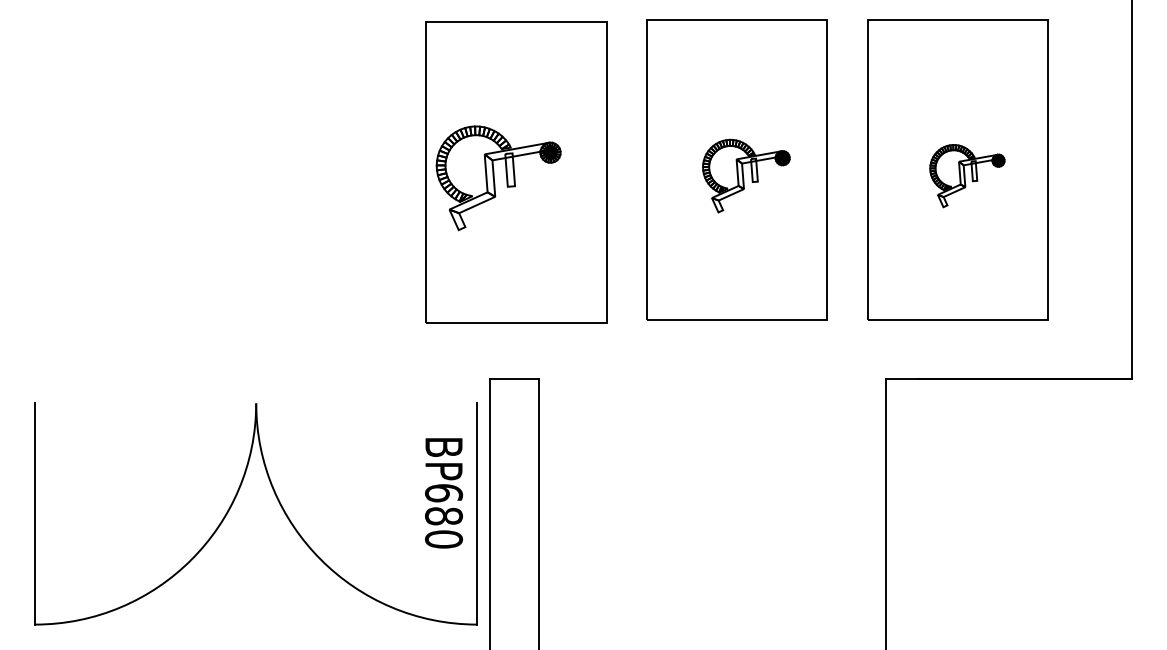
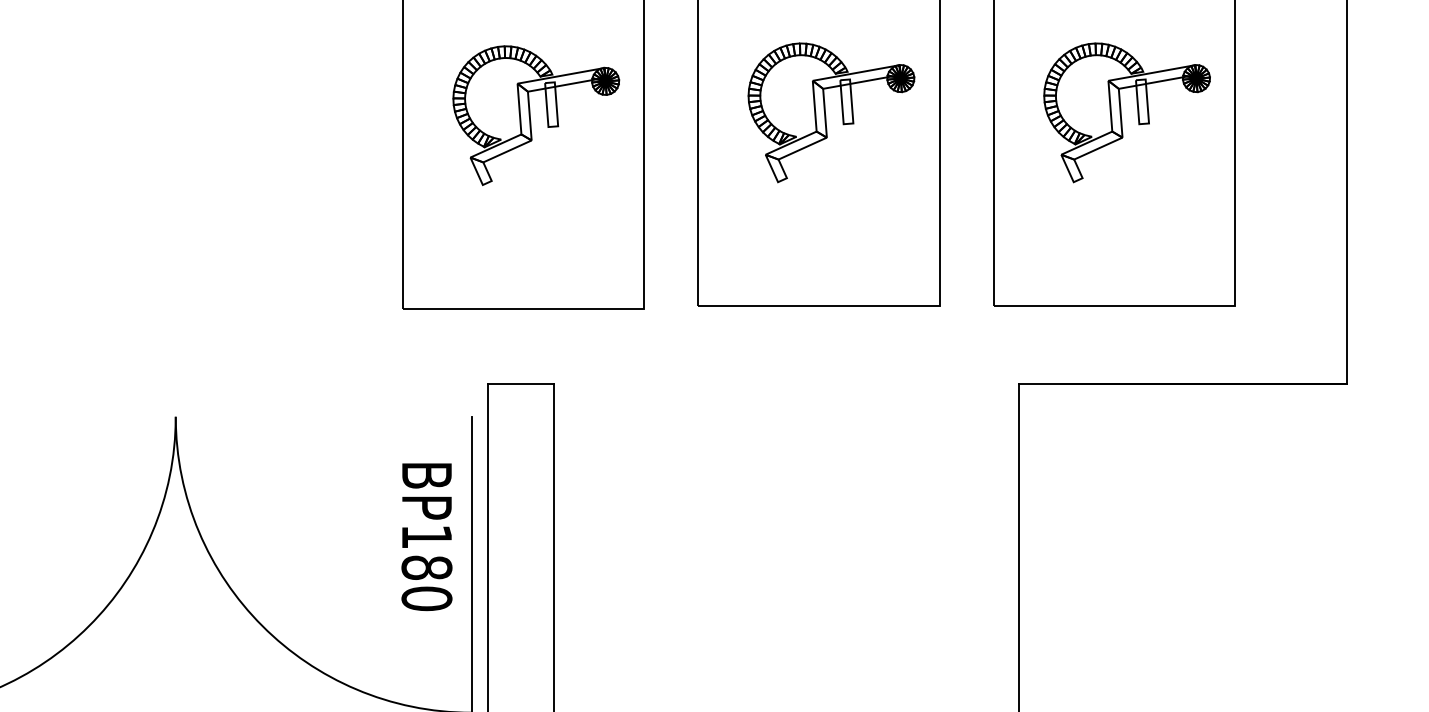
part: (746, 175) -> (831, 111), size x1.43
part: (967, 175) -> (1127, 111), size x1.67
part: (498, 178) -> (536, 115), moved
text: (444, 493) -> (427, 537), BP680 -> BP180

